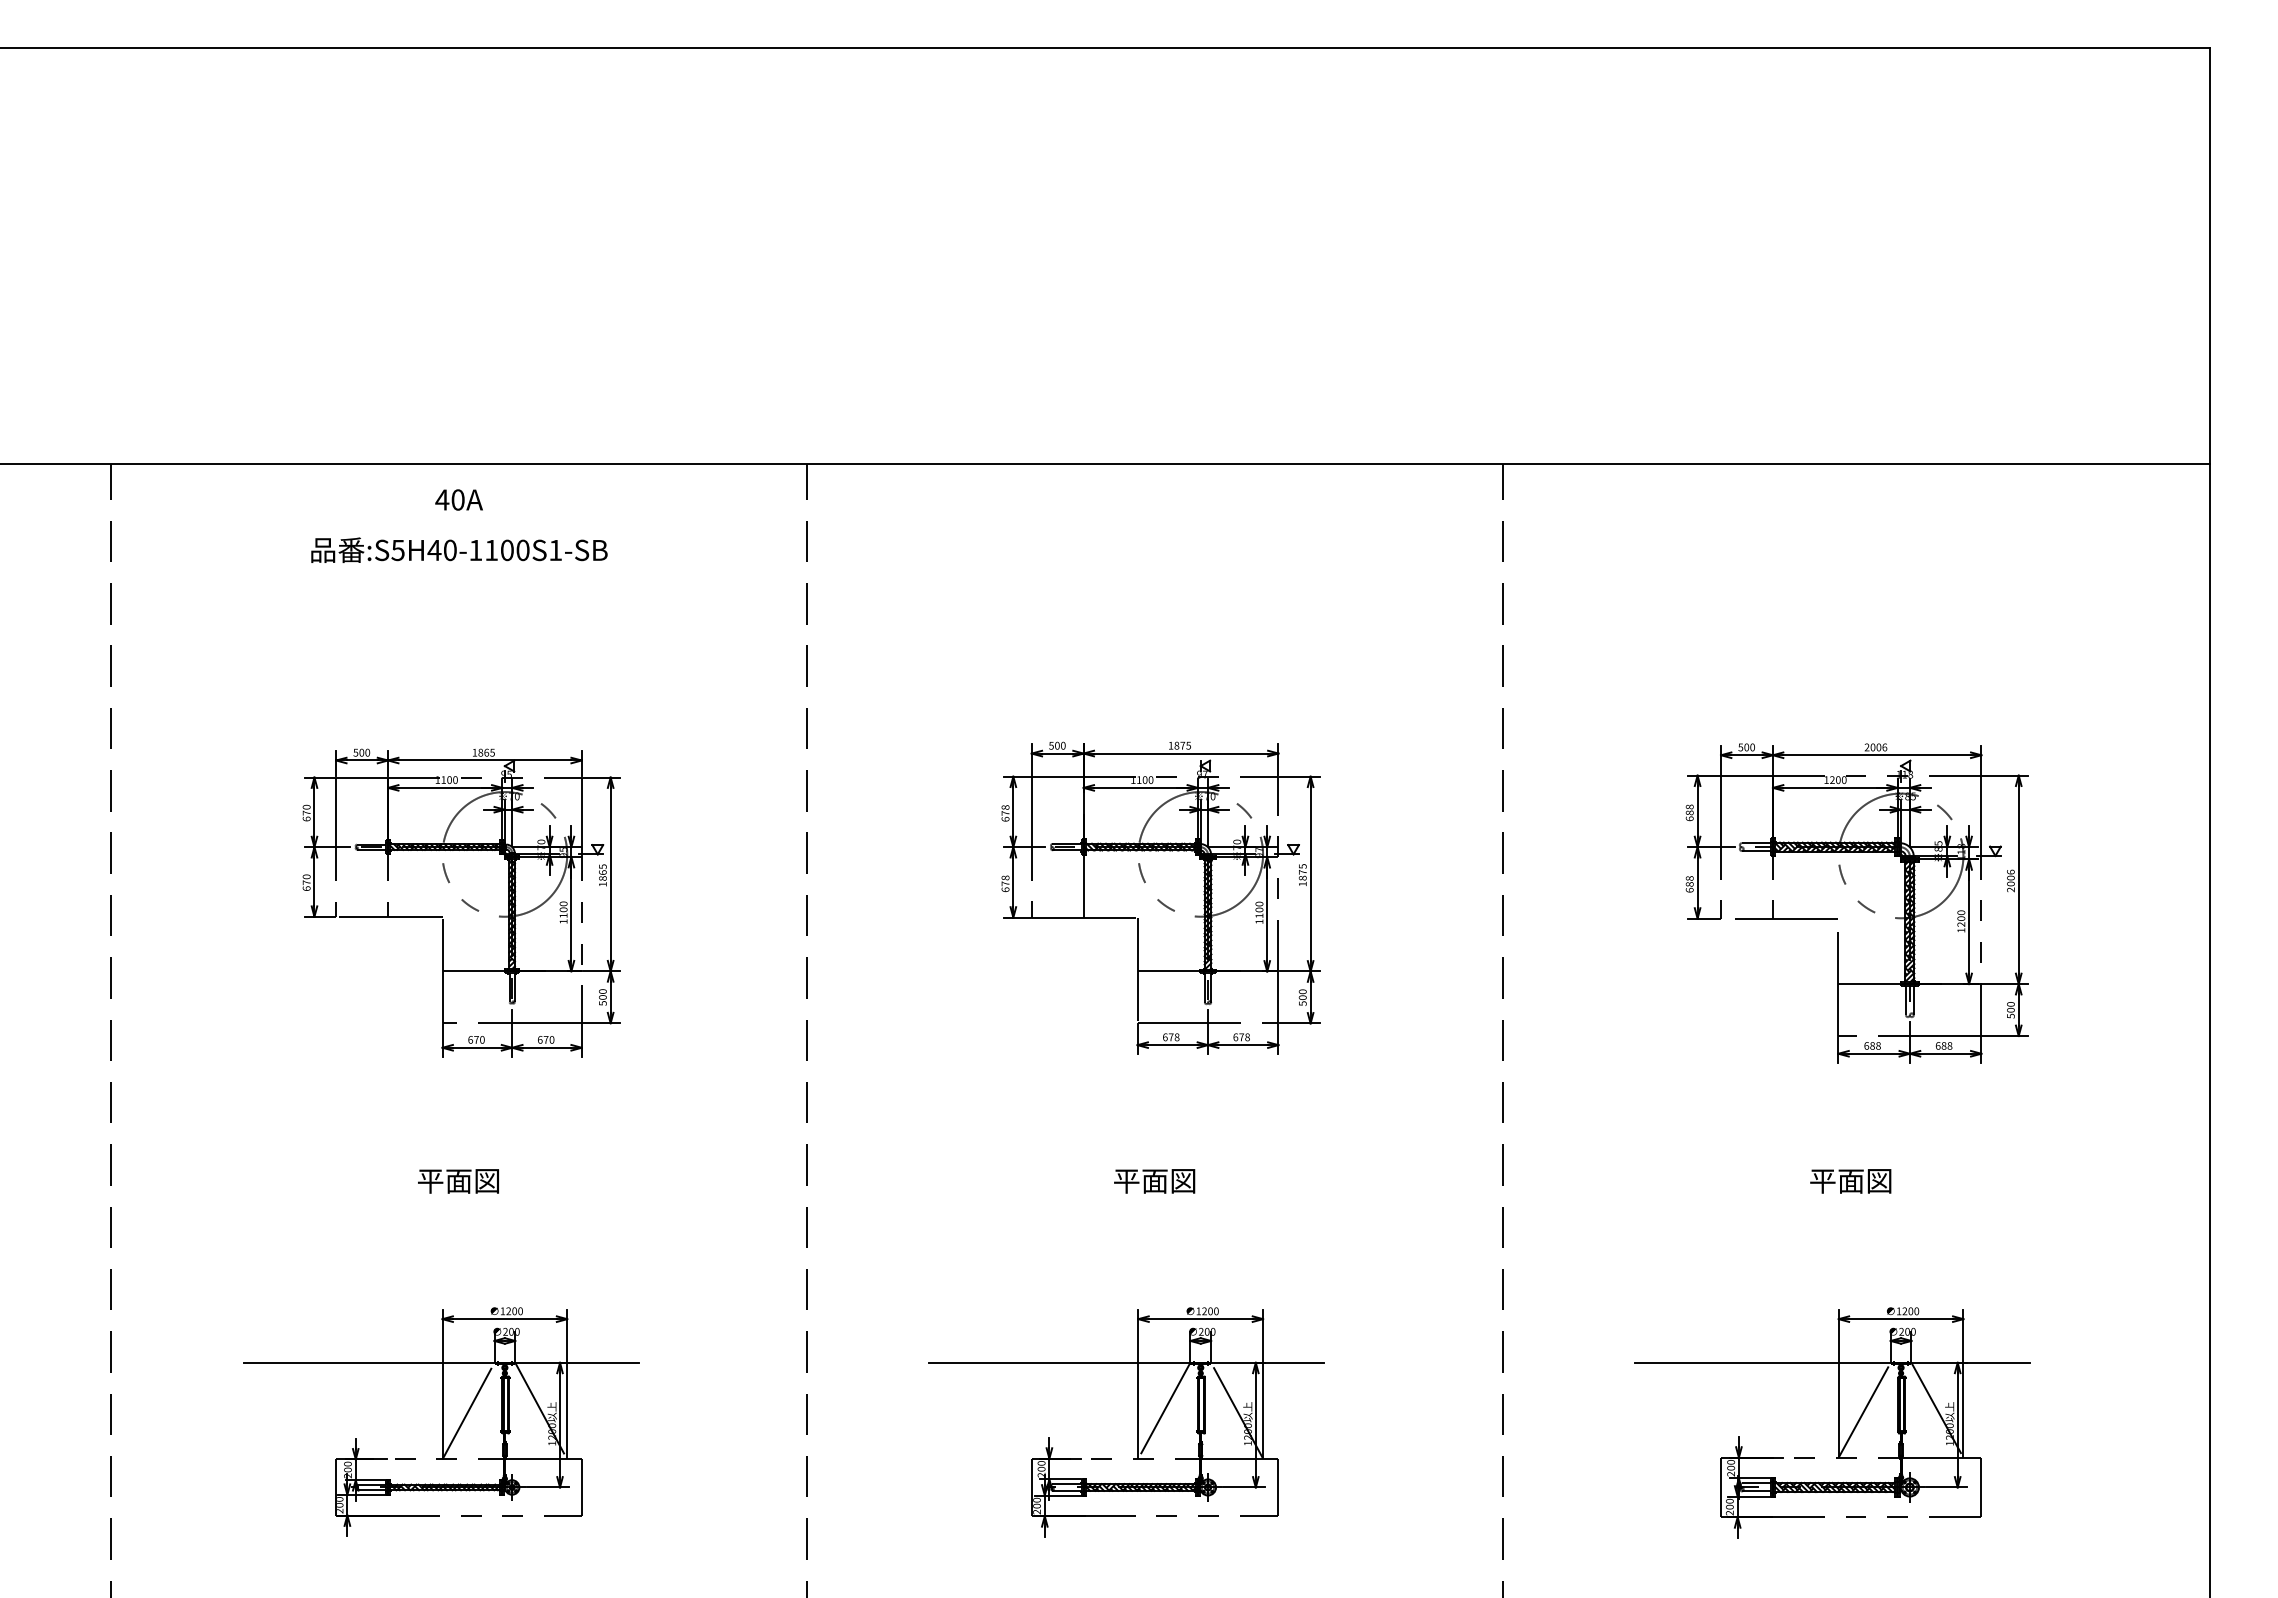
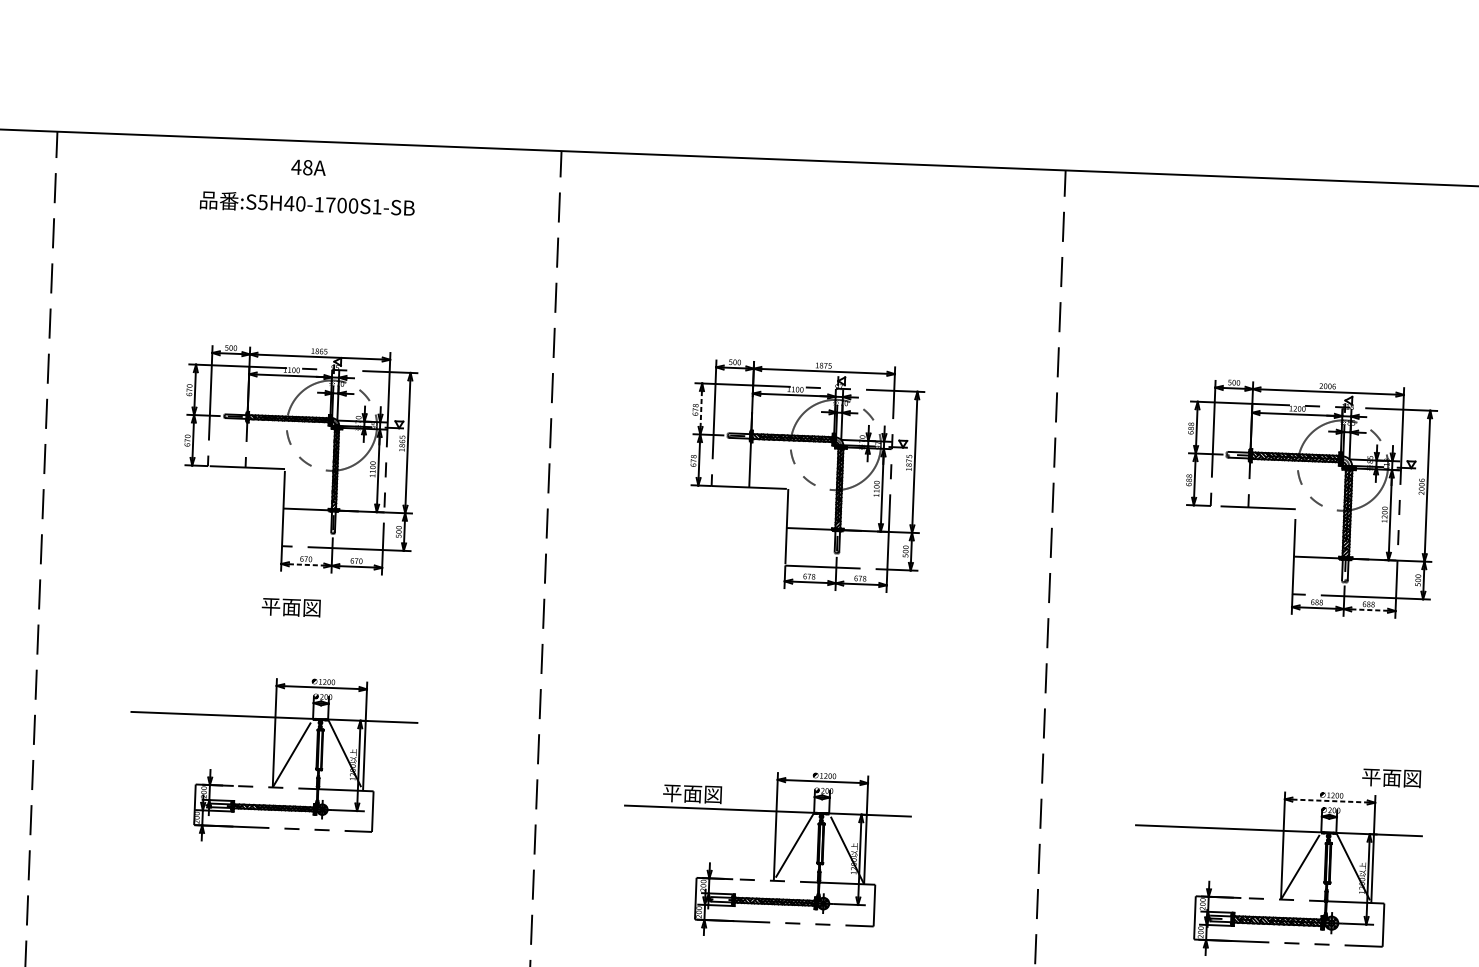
text: (457, 499) -> (307, 167), 40A -> 48A
text: (491, 550) -> (330, 205), :S5H40-1100S1-SB -> :S5H40-1700S1-SB
line: (1013, 811) -> (701, 408), solid -> dashed
line: (477, 1047) -> (306, 564), solid -> dashed
line: (1946, 1053) -> (1370, 609), solid -> dashed
text: (458, 1181) -> (291, 607), moved
text: (1154, 1181) -> (692, 794), moved
text: (1850, 1181) -> (1391, 778), moved
line: (1901, 1319) -> (1330, 801), solid -> dashed
part: (441, 1421) -> (273, 759), moved

